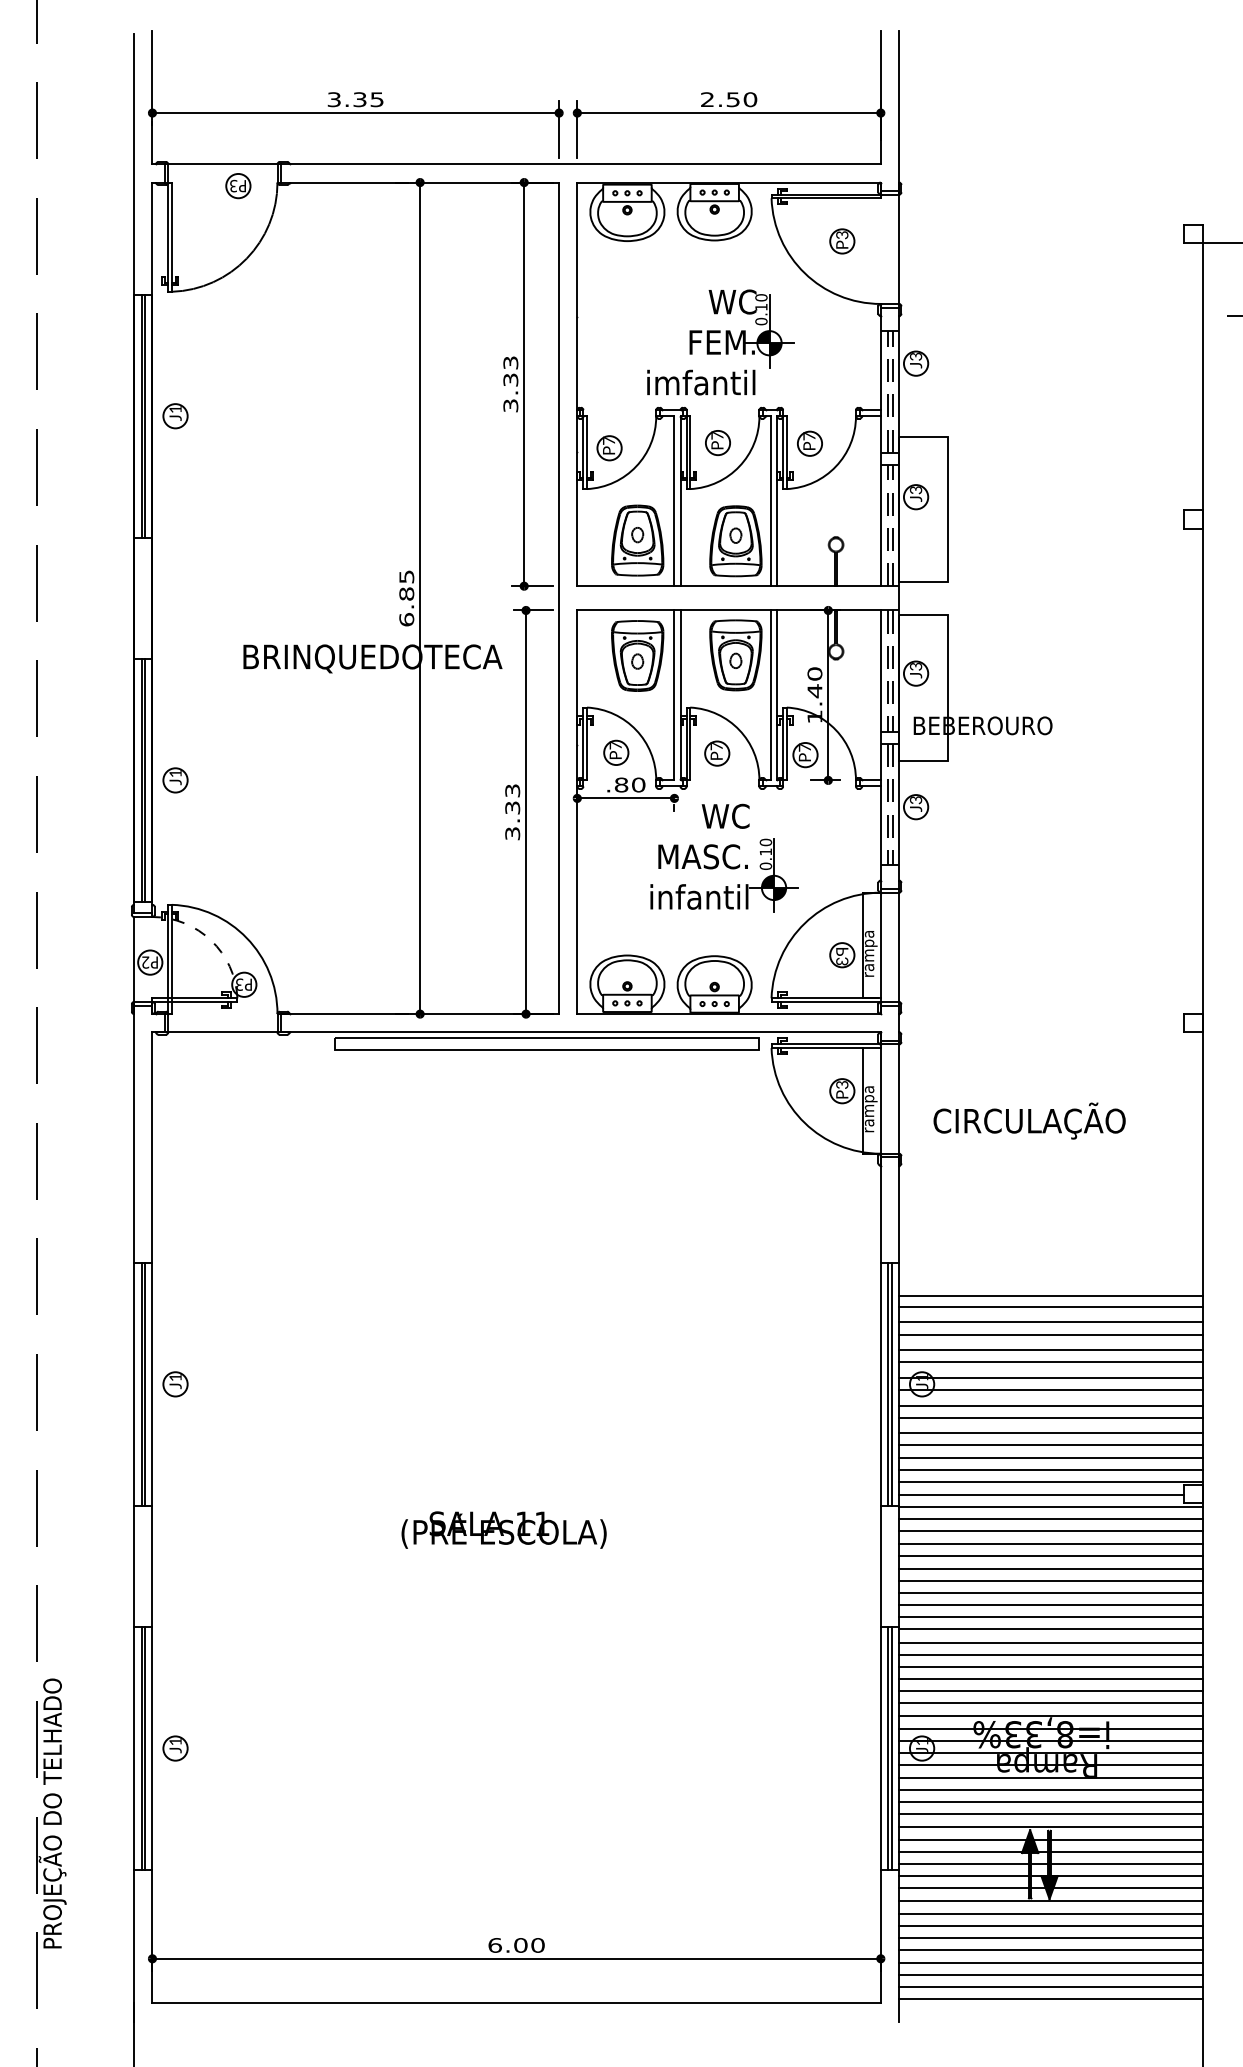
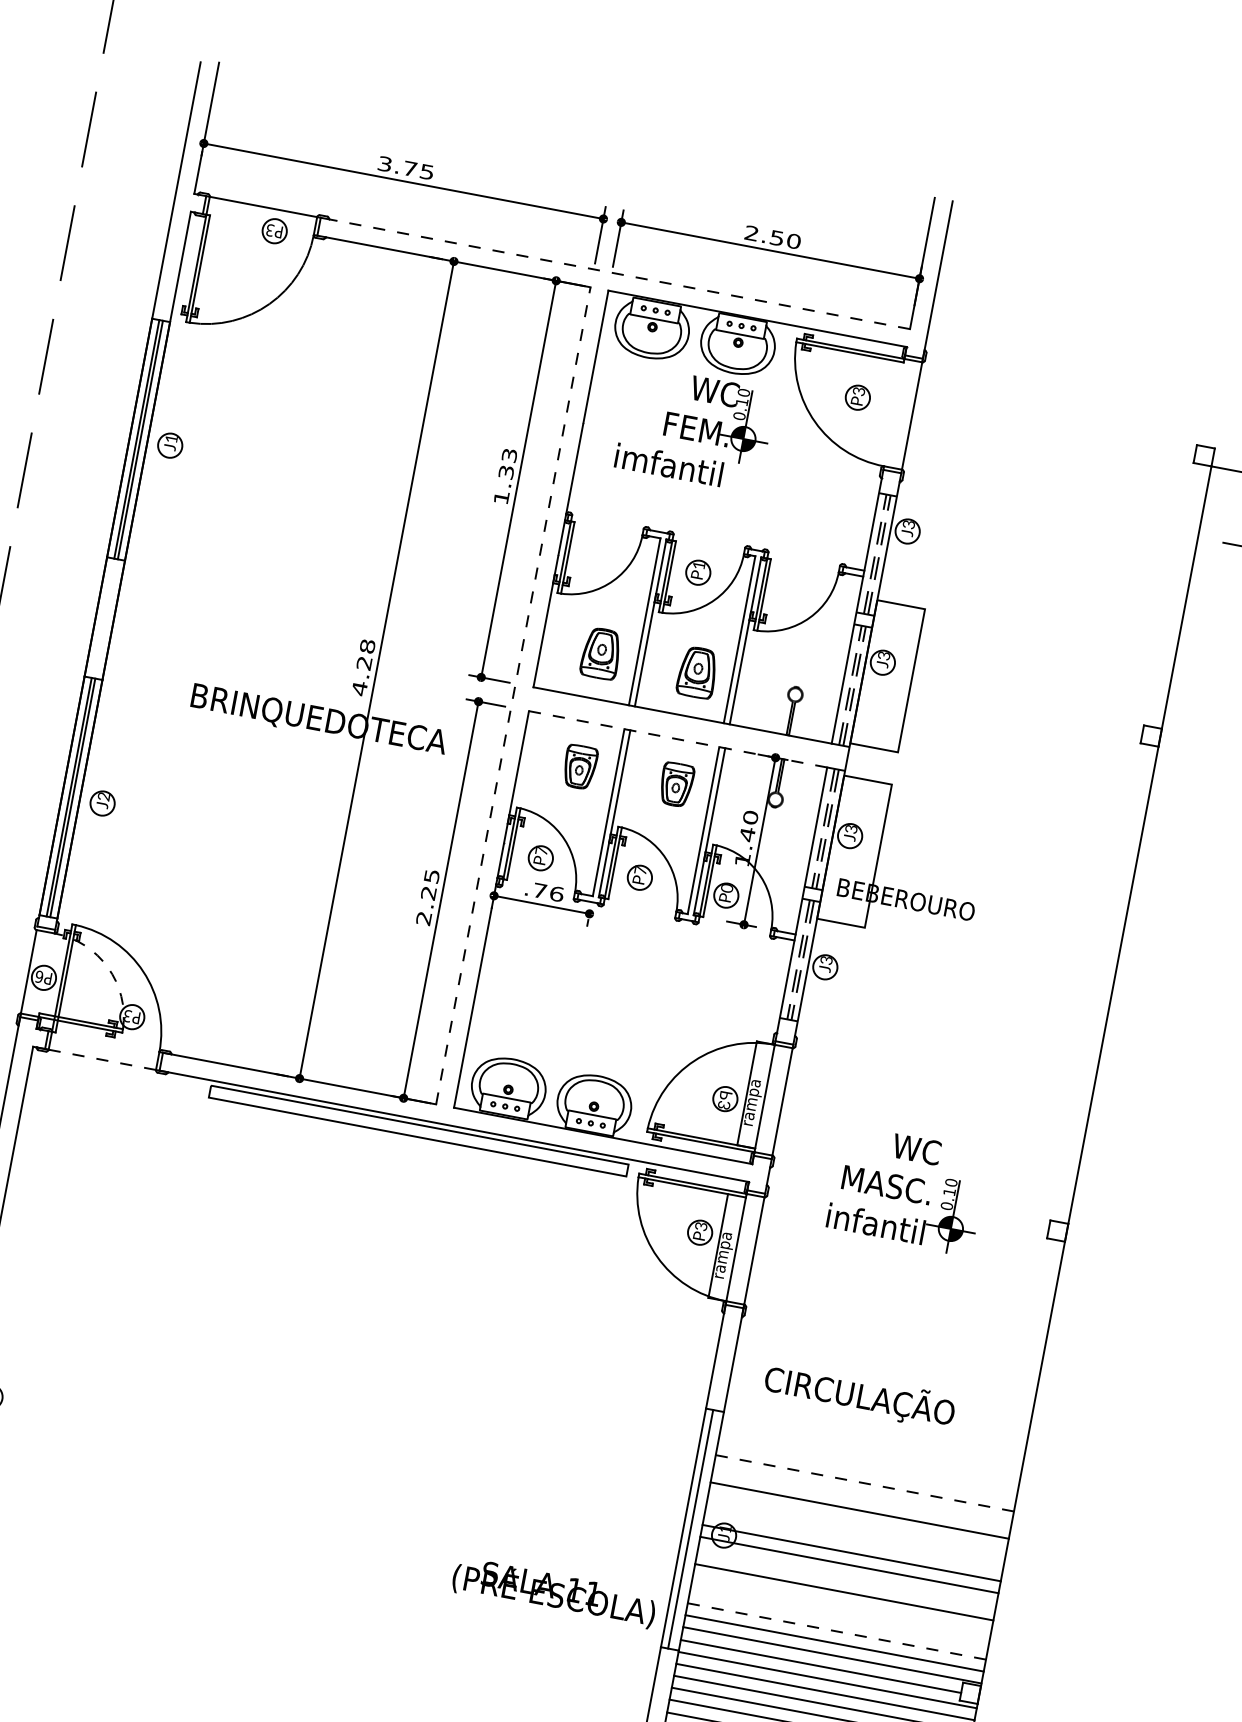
text: (359, 99) -> (409, 168), 3.35 -> 3.75
line: (585, 164) -> (619, 274), solid -> dashed
part: (720, 342) -> (695, 429), moved
text: (510, 405) -> (501, 497), 3.33 -> 1.33
text: (717, 435) -> (699, 565), P7 -> P1
part: (809, 443) -> (788, 590), removed
part: (609, 448) -> (590, 557), removed
part: (637, 540) -> (601, 653), size x0.7
part: (735, 541) -> (697, 672), size x0.7
text: (406, 598) -> (363, 667), 6.85 -> 4.28
line: (559, 598) -> (513, 696), solid -> dashed
line: (729, 610) -> (678, 739), solid -> dashed
part: (637, 655) -> (579, 766), size x0.6
part: (735, 655) -> (676, 784), size x0.6
text: (804, 747) -> (726, 887), P7 -> P0
text: (175, 773) -> (103, 796), J1 -> J2
text: (629, 784) -> (547, 891), .80 -> .76
text: (512, 812) -> (427, 897), 3.33 -> 2.25
part: (724, 857) -> (907, 1189), moved
text: (145, 962) -> (39, 976), P2 -> P6
line: (222, 1032) -> (101, 1059), solid -> dashed
text: (1029, 1120) -> (859, 1395), moved
line: (1050, 1296) -> (866, 1473), removed
line: (1050, 1306) -> (864, 1482), solid -> dashed
line: (1050, 1322) -> (861, 1498), removed
line: (1050, 1350) -> (856, 1526), removed
line: (1050, 1362) -> (854, 1537), removed
line: (891, 1383) -> (694, 1529), removed
line: (1050, 1405) -> (846, 1580), removed
line: (1050, 1433) -> (841, 1607), removed
line: (1050, 1445) -> (838, 1619), removed
line: (1050, 1457) -> (836, 1631), solid -> dashed
text: (503, 1529) -> (554, 1592), moved

